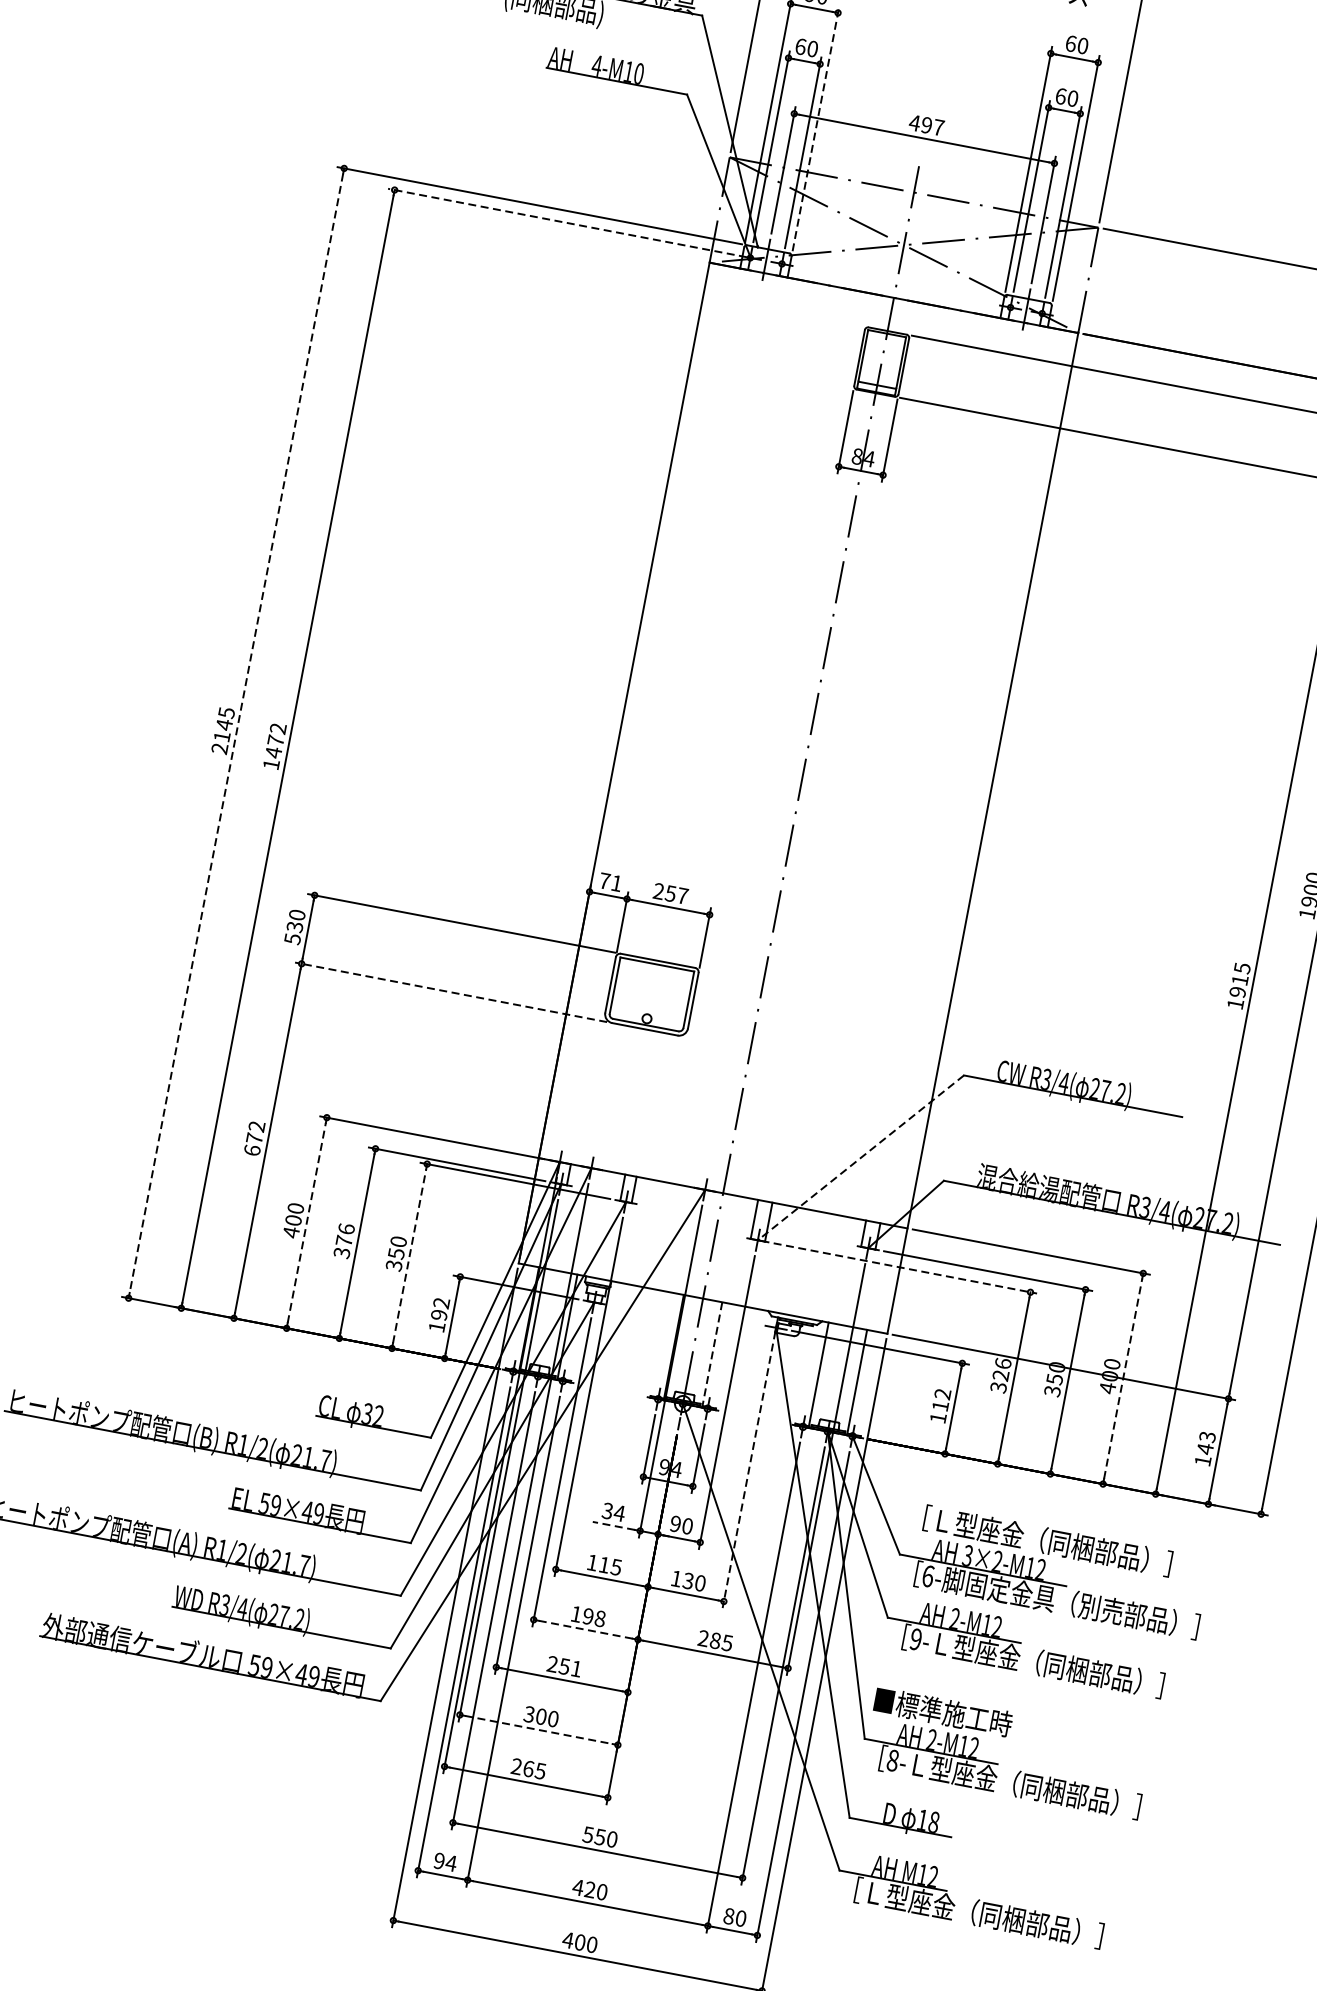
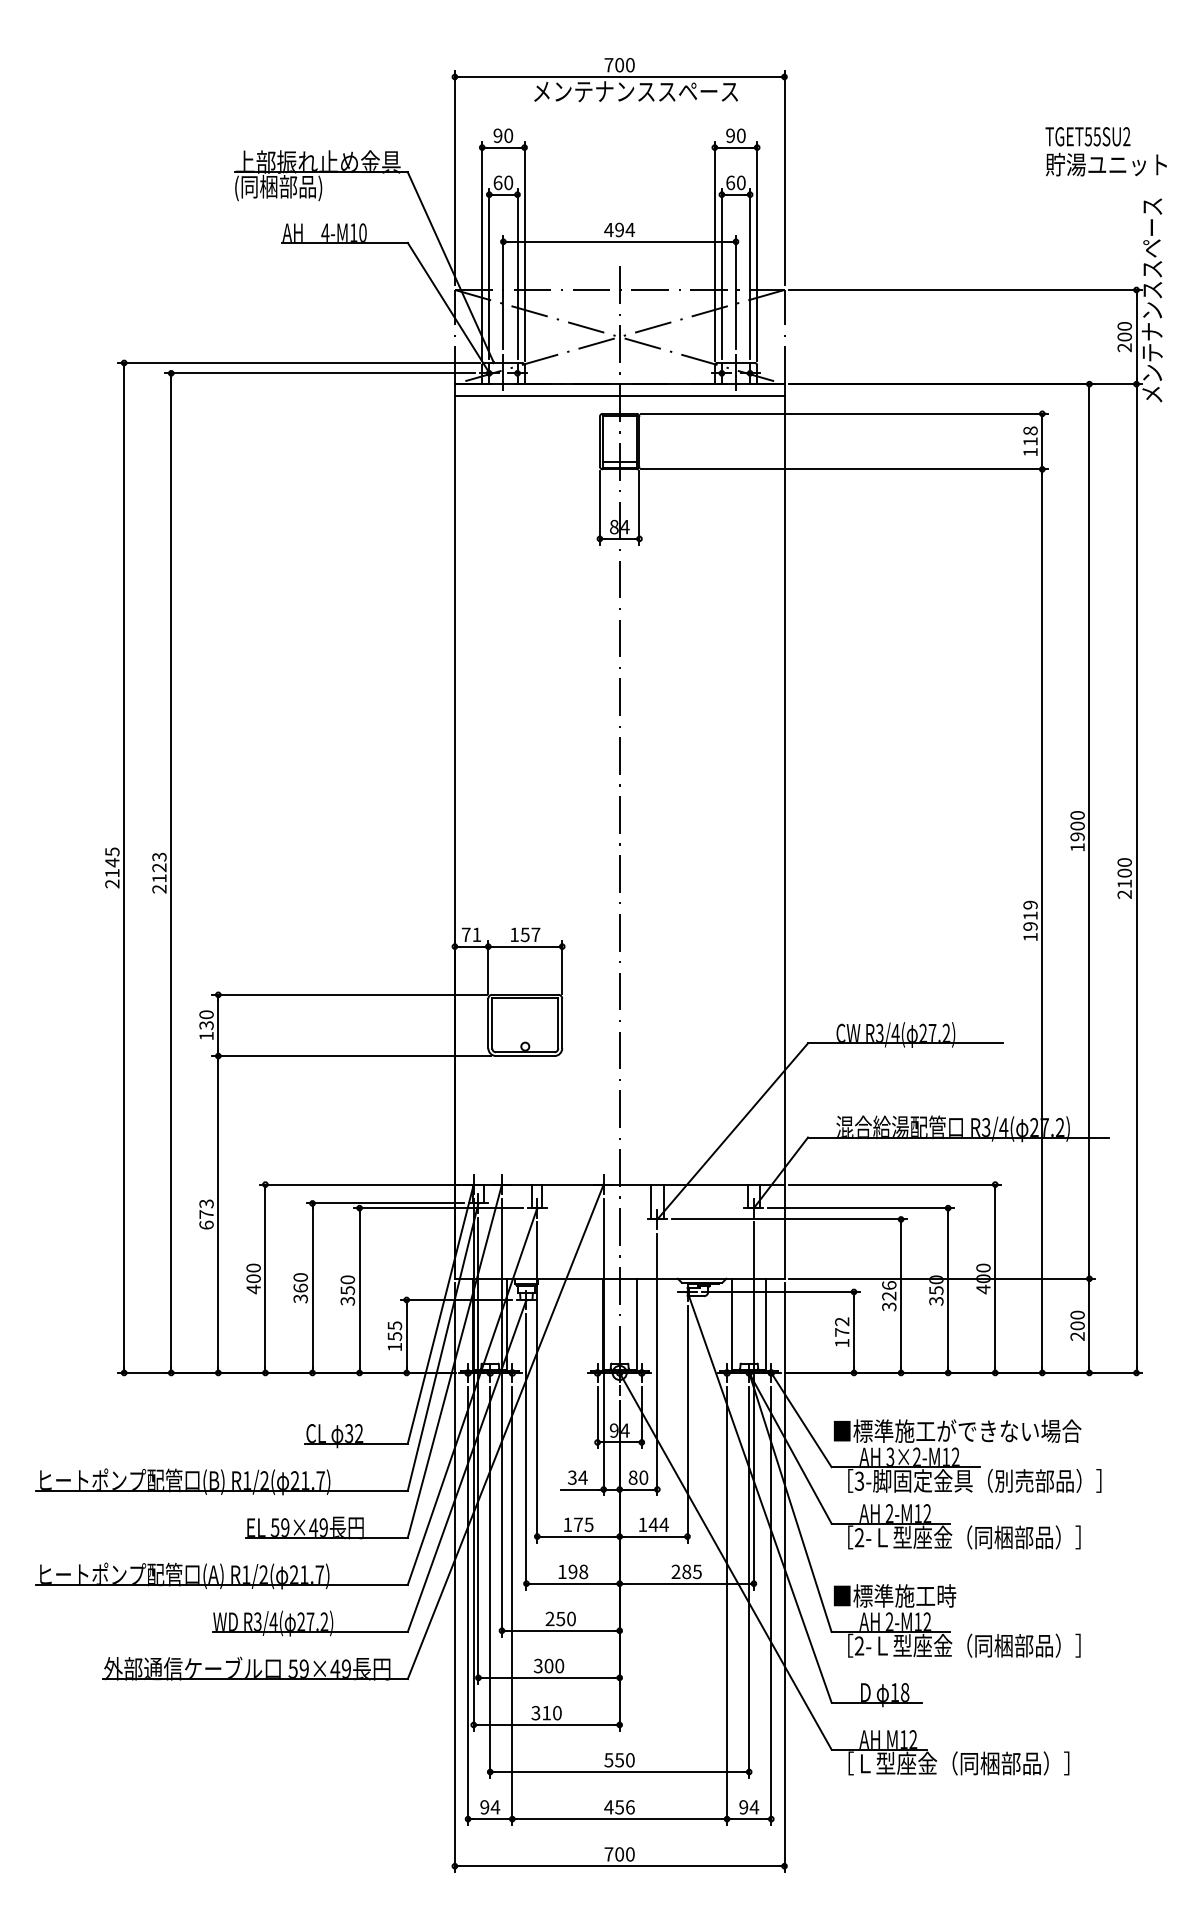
text: (1070, 43) -> (730, 135), 60 -> 90
text: (939, 127) -> (630, 229), 497 -> 494
line: (816, 128) -> (524, 250), dashed -> solid
line: (561, 222) -> (320, 373), dashed -> solid
line: (891, 311) -> (619, 396), added
line: (236, 733) -> (124, 868), dashed -> solid
text: (274, 745) -> (159, 872), 1472 -> 2123
text: (658, 891) -> (514, 934), 257 -> 157
text: (292, 938) -> (206, 1035), 530 -> 130
text: (1242, 967) -> (1030, 904), 1915 -> 1919
line: (450, 992) -> (351, 1056), dashed -> solid
text: (256, 1126) -> (206, 1203), 672 -> 673
line: (860, 1157) -> (732, 1131), dashed -> solid
line: (306, 1222) -> (265, 1278), dashed -> solid
text: (345, 1234) -> (300, 1282), 376 -> 360
line: (409, 1256) -> (359, 1290), dashed -> solid
line: (905, 1268) -> (789, 1219), dashed -> solid
text: (440, 1308) -> (394, 1330), 192 -> 155
line: (711, 1355) -> (636, 1326), dashed -> solid
line: (1123, 1378) -> (995, 1278), dashed -> solid
text: (940, 1406) -> (842, 1332), 112 -> 172
text: (1205, 1448) -> (1077, 1325), 143 -> 200
line: (747, 1476) -> (687, 1424), dashed -> solid
text: (674, 1523) -> (632, 1477), 90 -> 80
line: (614, 1525) -> (580, 1489), dashed -> solid
text: (1048, 1541) -> (957, 1431), ［Ｌ型座金（同梱部品）］ -> ■標準施工ができない場合
text: (604, 1564) -> (578, 1524), 115 -> 175
text: (928, 1575) -> (859, 1480), 6- -> 3-
text: (694, 1581) -> (658, 1524), 130 -> 144
line: (586, 1629) -> (573, 1583), dashed -> solid
text: (916, 1639) -> (859, 1537), 9- -> 2-
text: (576, 1668) -> (571, 1618), 251 -> 250
line: (539, 1729) -> (549, 1677), dashed -> solid
text: (893, 1760) -> (859, 1645), 8- -> 2-
text: (528, 1768) -> (546, 1712), 265 -> 310
text: (595, 1891) -> (624, 1807), 420 -> 456
text: (735, 1917) -> (749, 1807), 80 -> 94
text: (567, 1940) -> (608, 1854), 400 -> 700

